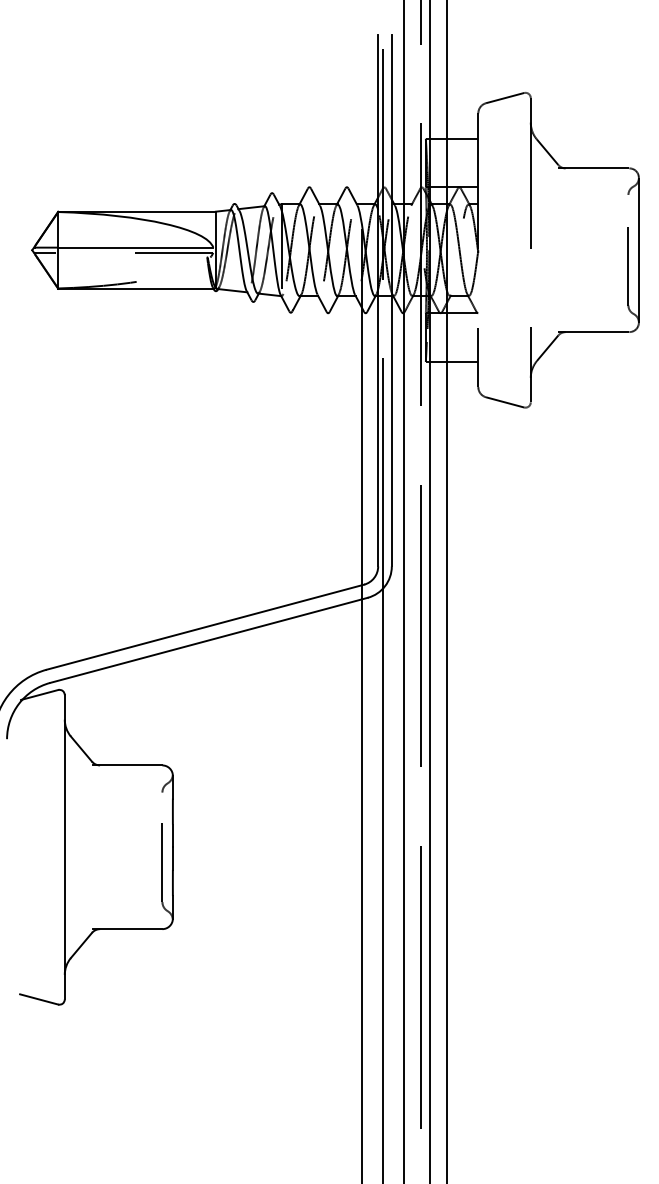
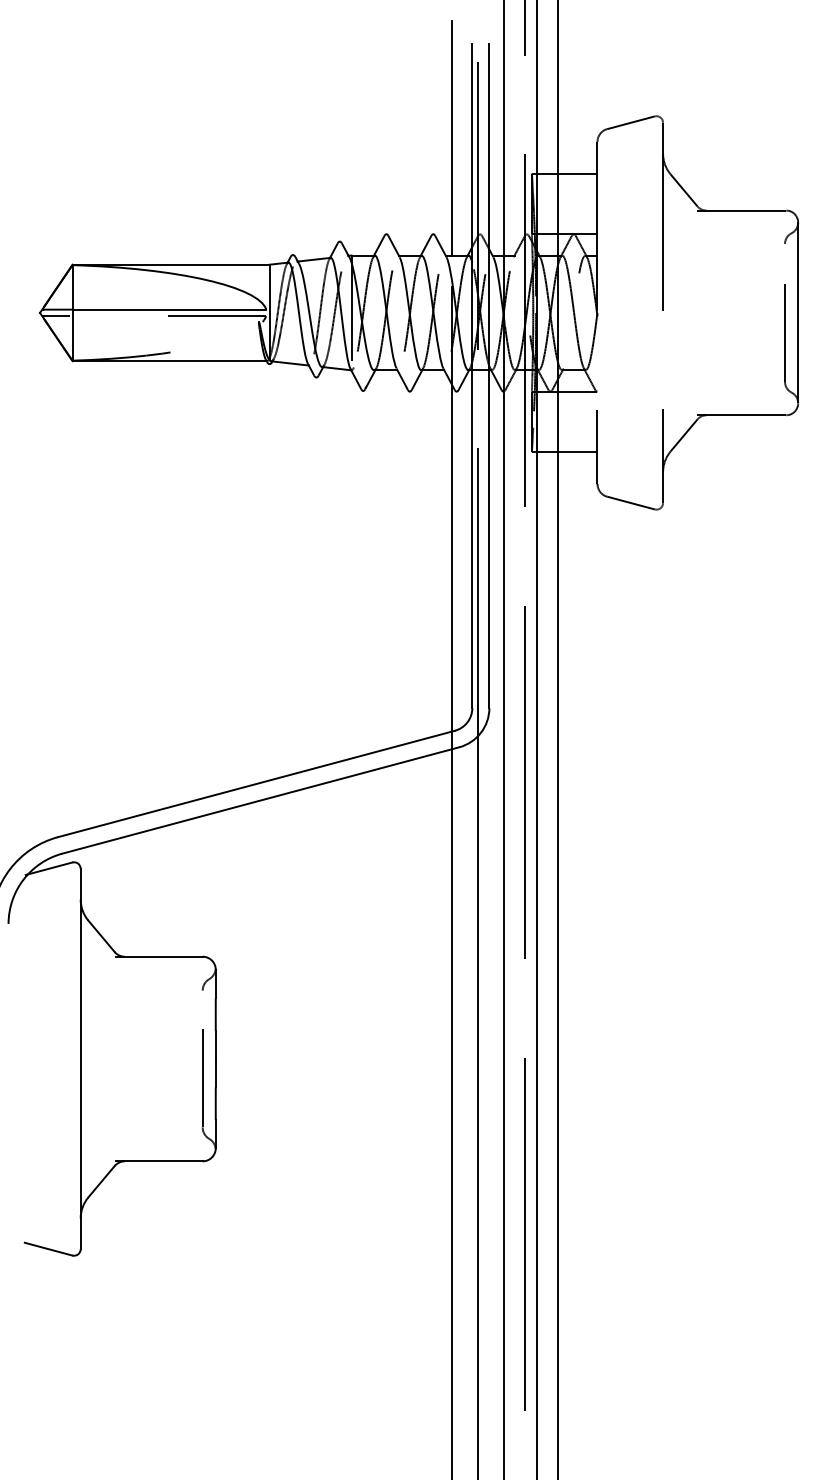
line: (361, 109) -> (451, 137), added

